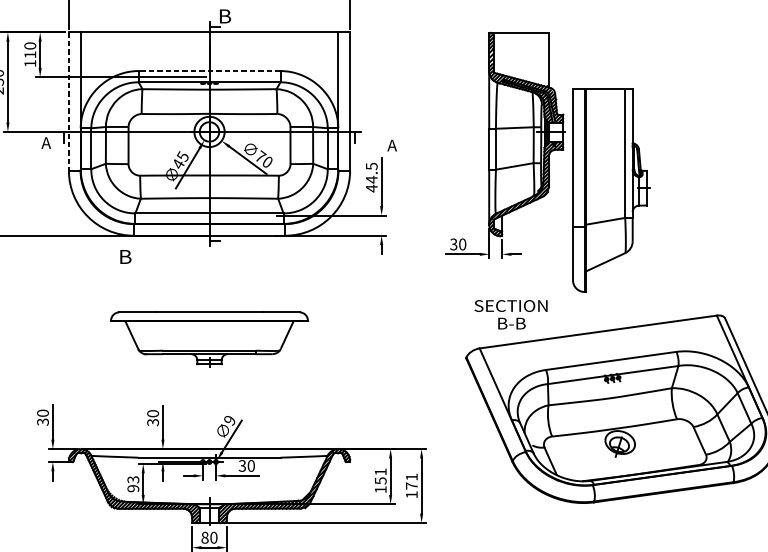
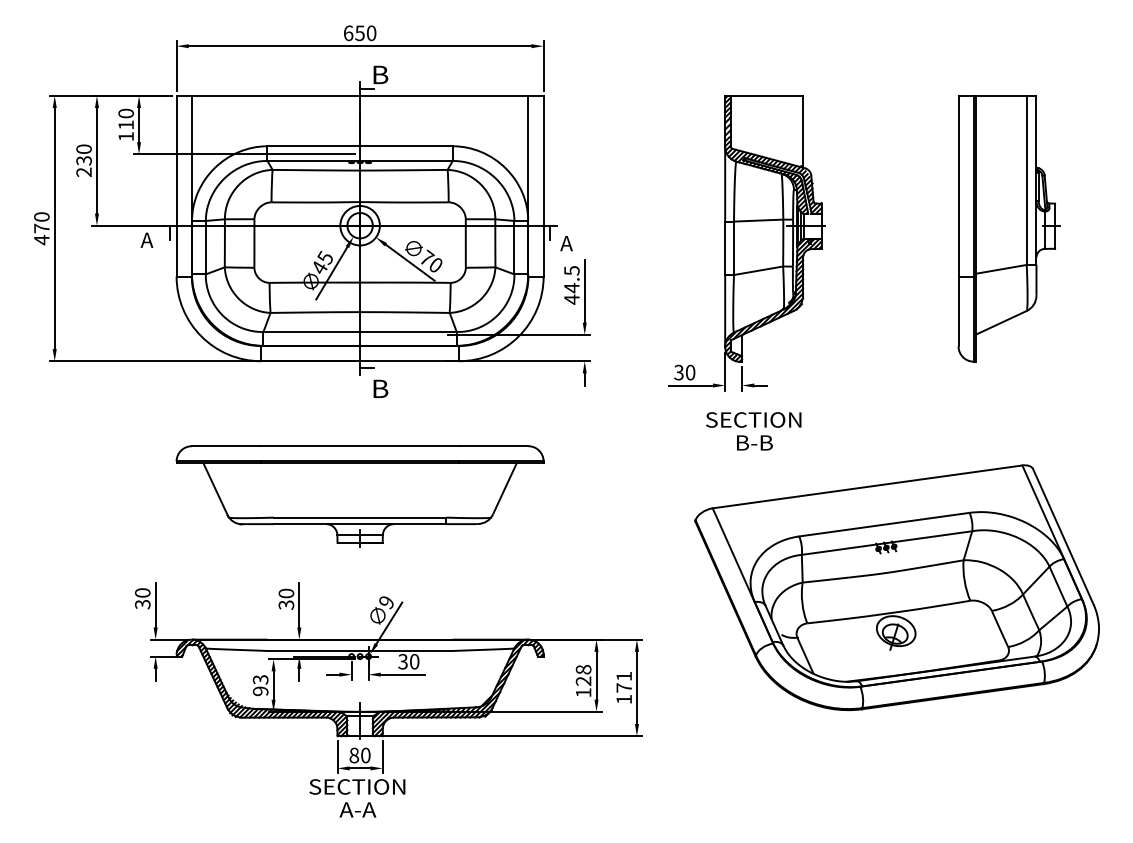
line: (209, 71) -> (360, 146), dashed -> solid
line: (68, 101) -> (176, 186), dashed -> solid
text: (392, 145) -> (566, 243), moved
part: (611, 189) -> (1008, 228), moved
text: (125, 256) -> (380, 388), moved
text: (510, 314) -> (753, 431), moved
part: (209, 339) -> (359, 496), size x1.43
text: (380, 476) -> (583, 675), 151 -> 128

